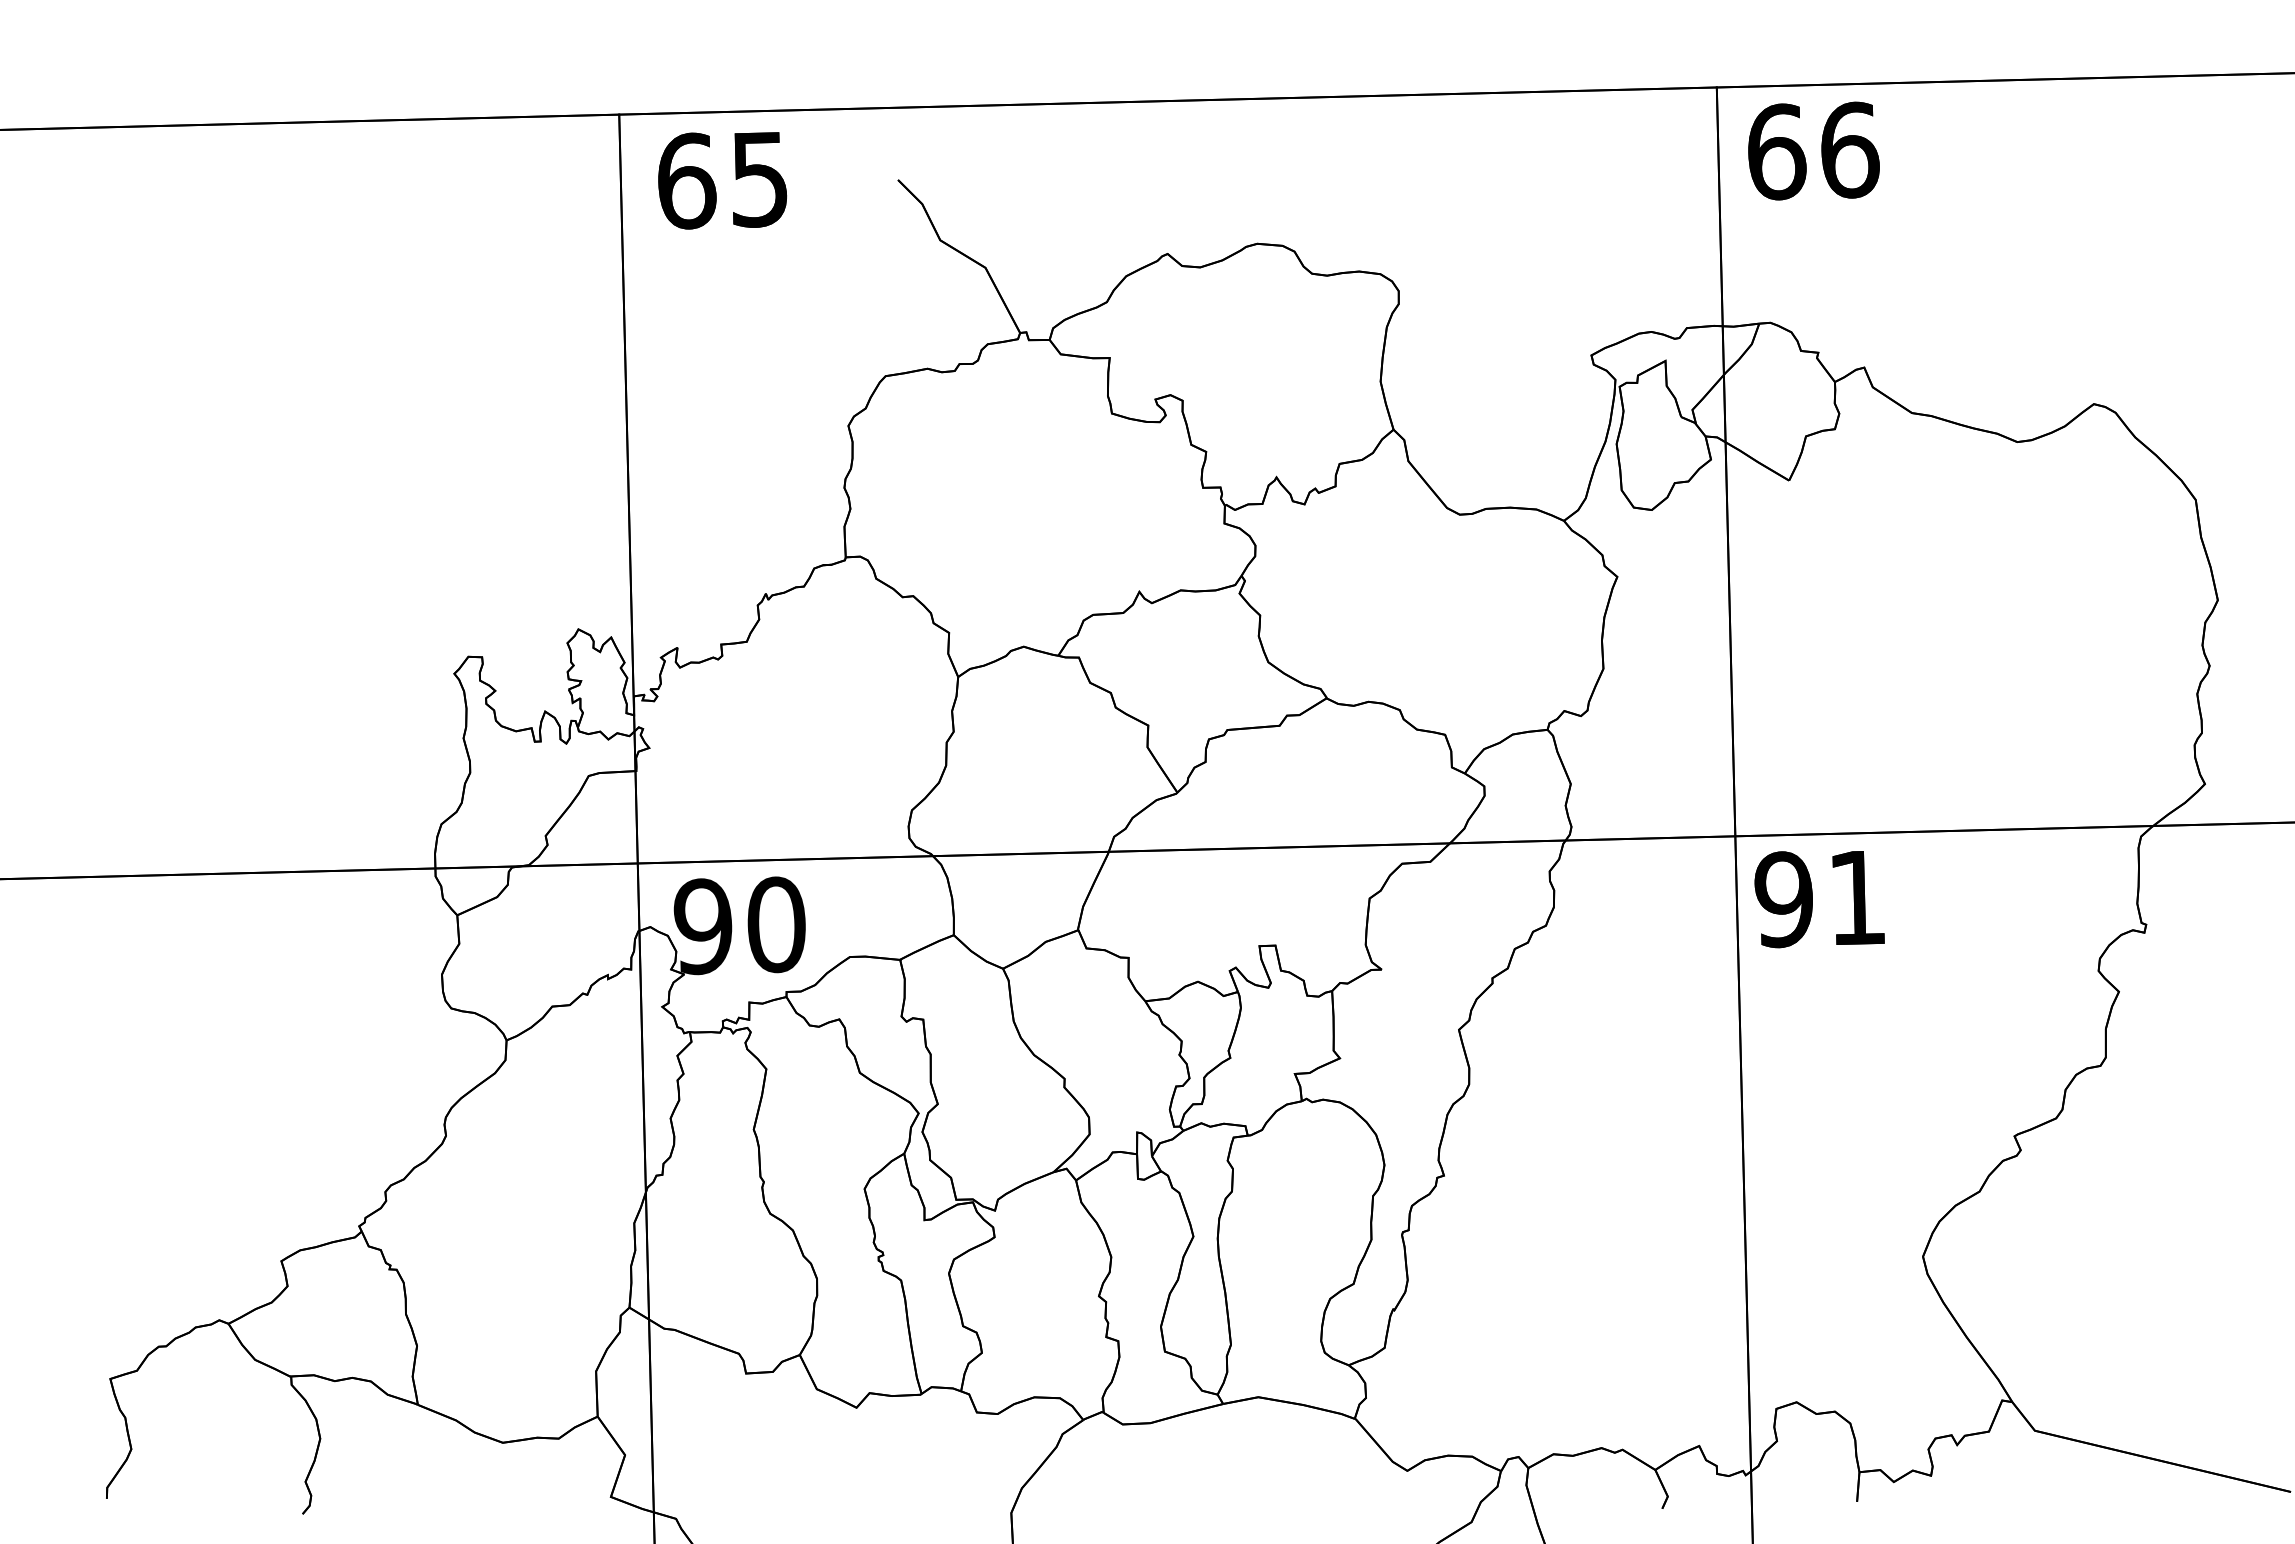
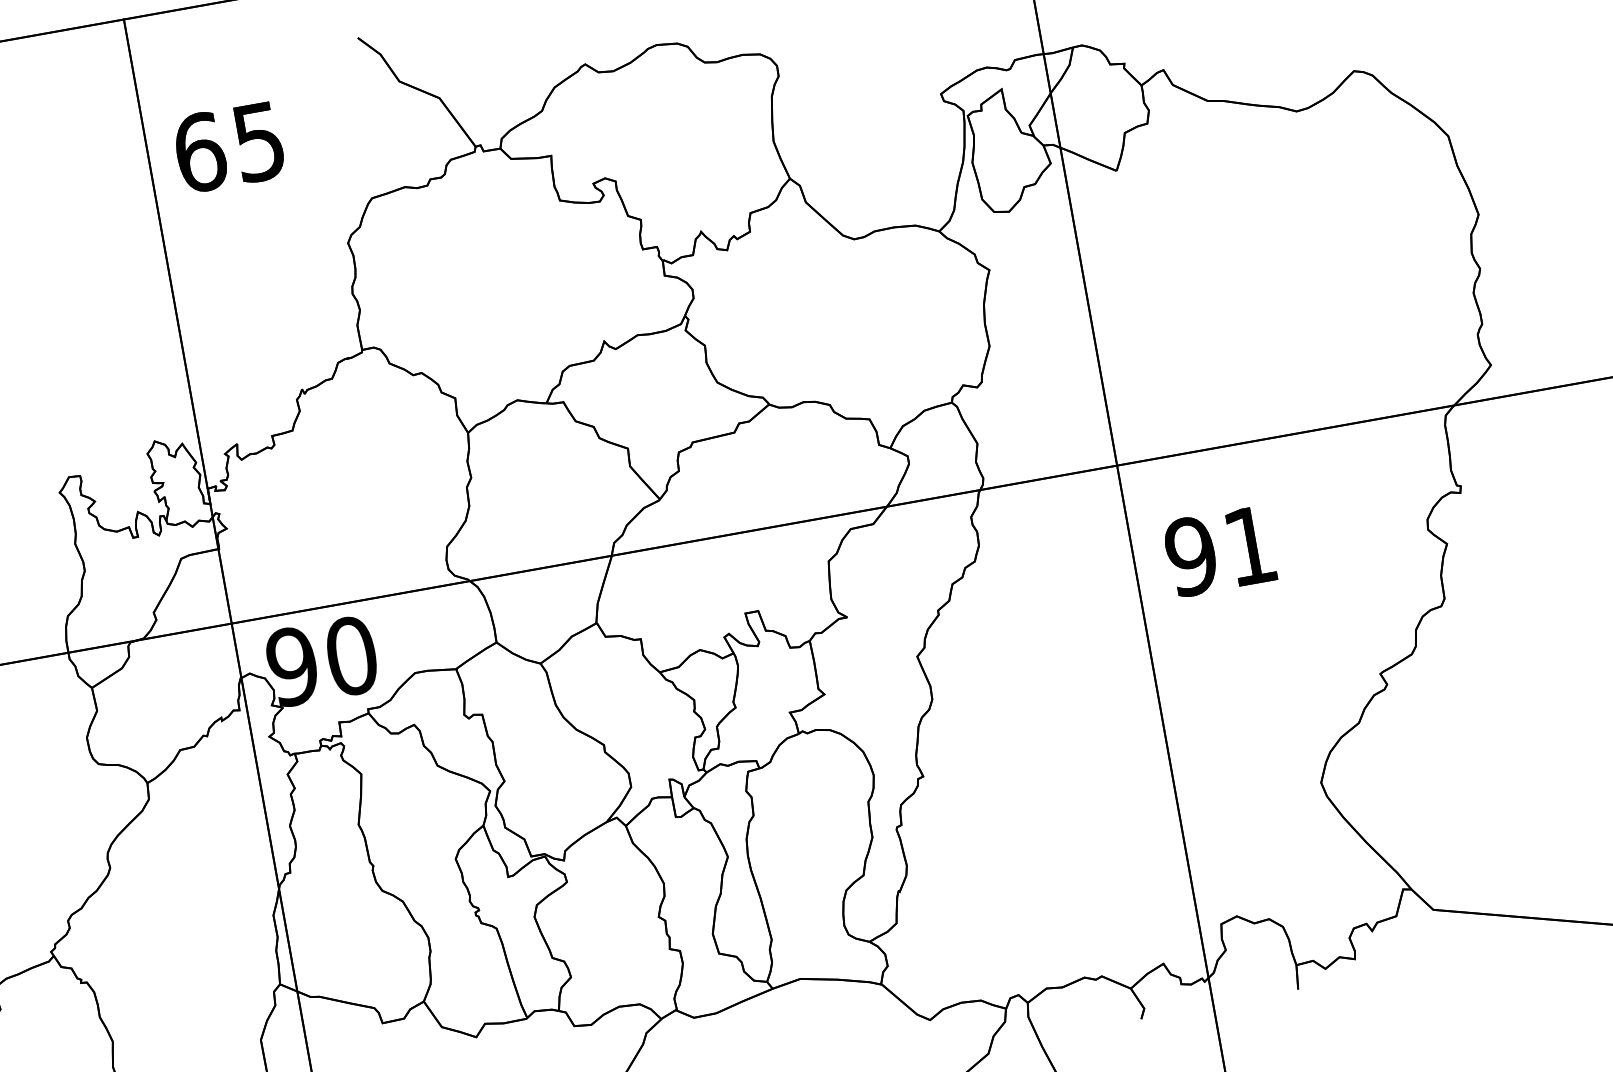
text: (722, 180) -> (229, 147), moved
text: (1819, 899) -> (1219, 551), moved

